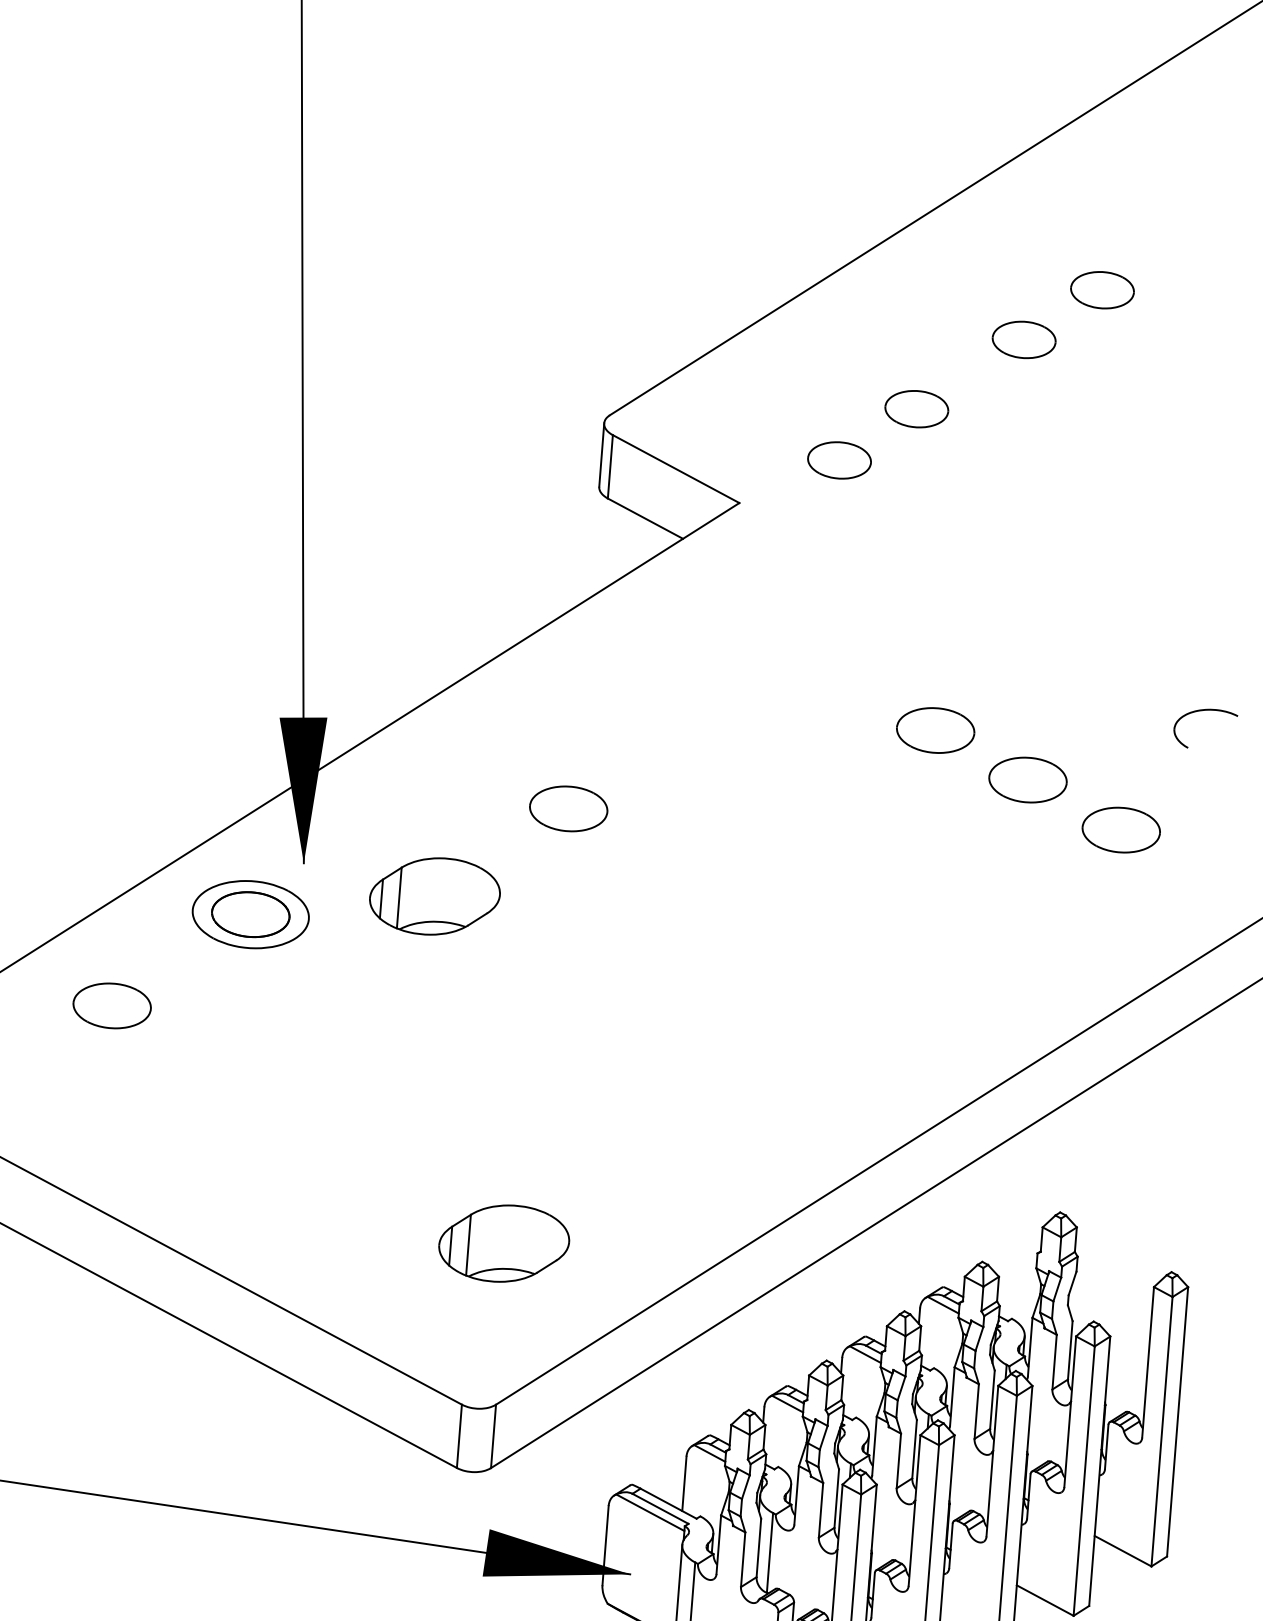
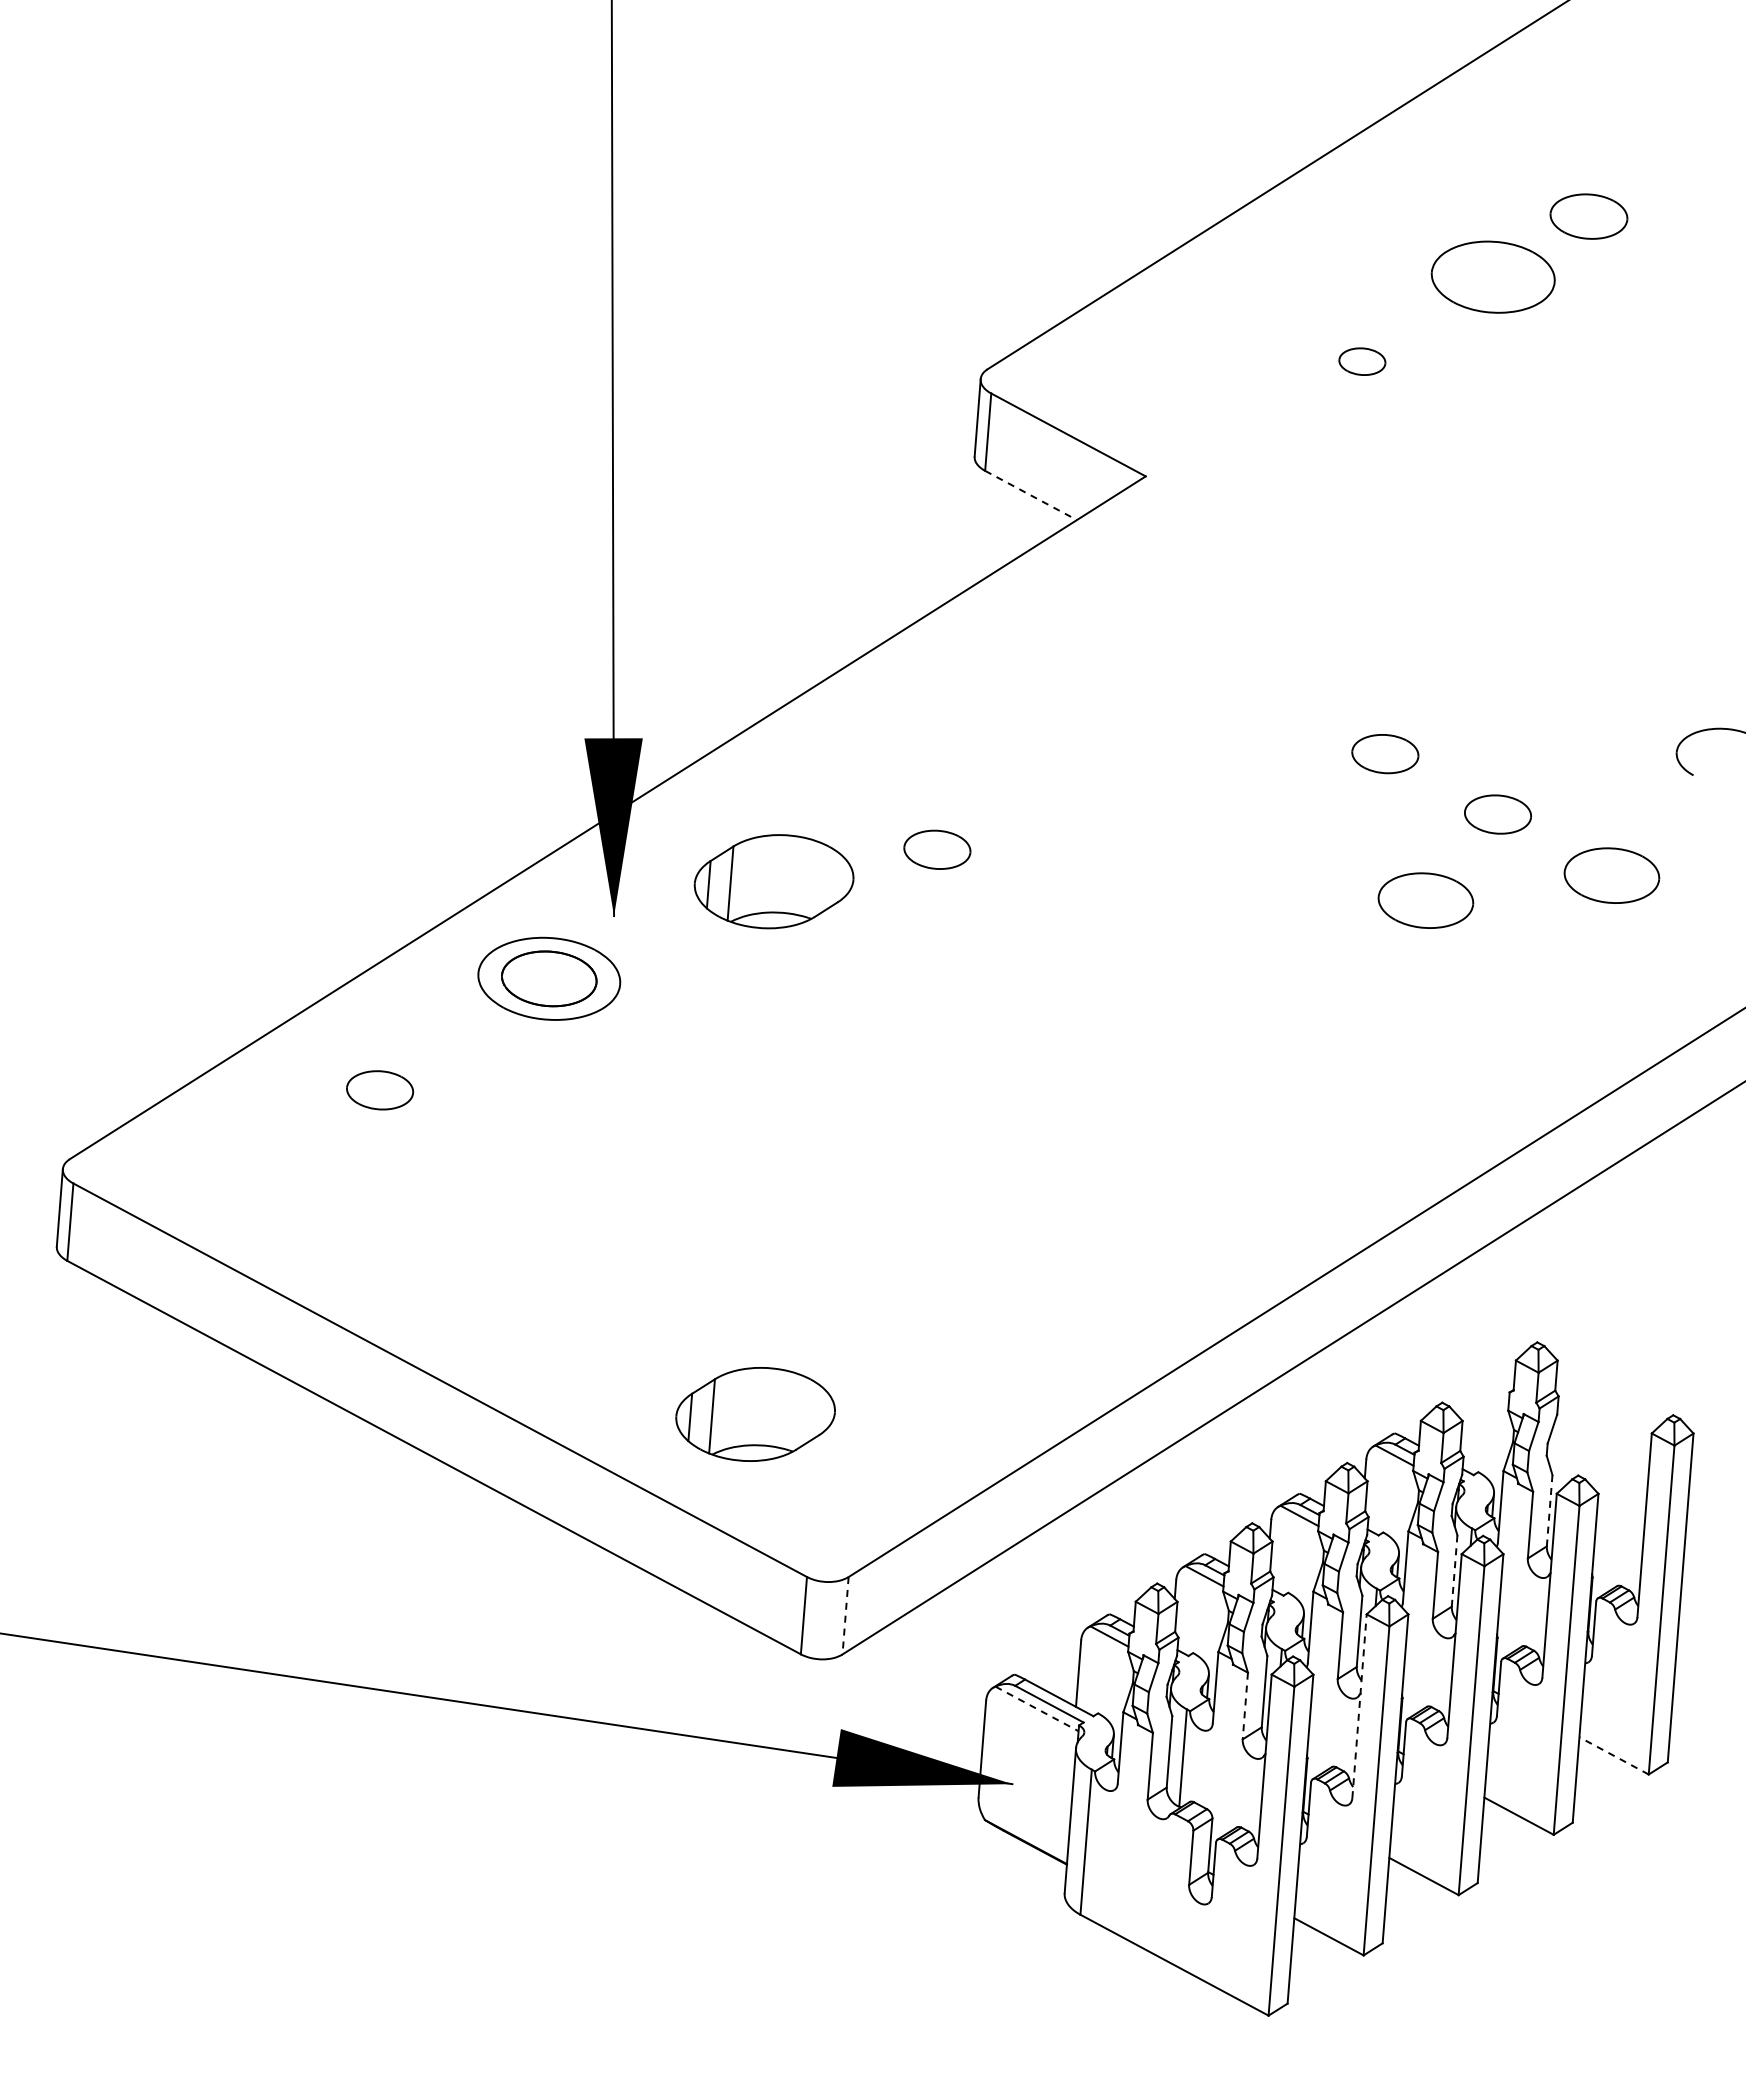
part: (1024, 340) -> (1493, 277), size x1.6
part: (916, 408) -> (1362, 361), size x0.6
part: (839, 460) -> (1267, 424), removed
line: (645, 518) -> (1031, 495), solid -> dashed
part: (935, 730) -> (1385, 753), size x0.7
part: (1027, 780) -> (1497, 814), size x0.7
part: (568, 808) -> (937, 849), size x0.7
part: (968, 850) -> (1425, 900), added
part: (434, 896) -> (773, 881), moved
part: (111, 1006) -> (379, 1090), size x0.7
part: (504, 1243) -> (755, 1414), moved
line: (1070, 1350) -> (1549, 1510), solid -> dashed
line: (992, 1400) -> (1454, 1571), solid -> dashed
line: (493, 1436) -> (845, 1615), solid -> dashed
line: (914, 1509) -> (1359, 1705), solid -> dashed
line: (821, 1510) -> (1245, 1706), solid -> dashed
line: (650, 1513) -> (1037, 1709), solid -> dashed
line: (1122, 1550) -> (1613, 1755), solid -> dashed

